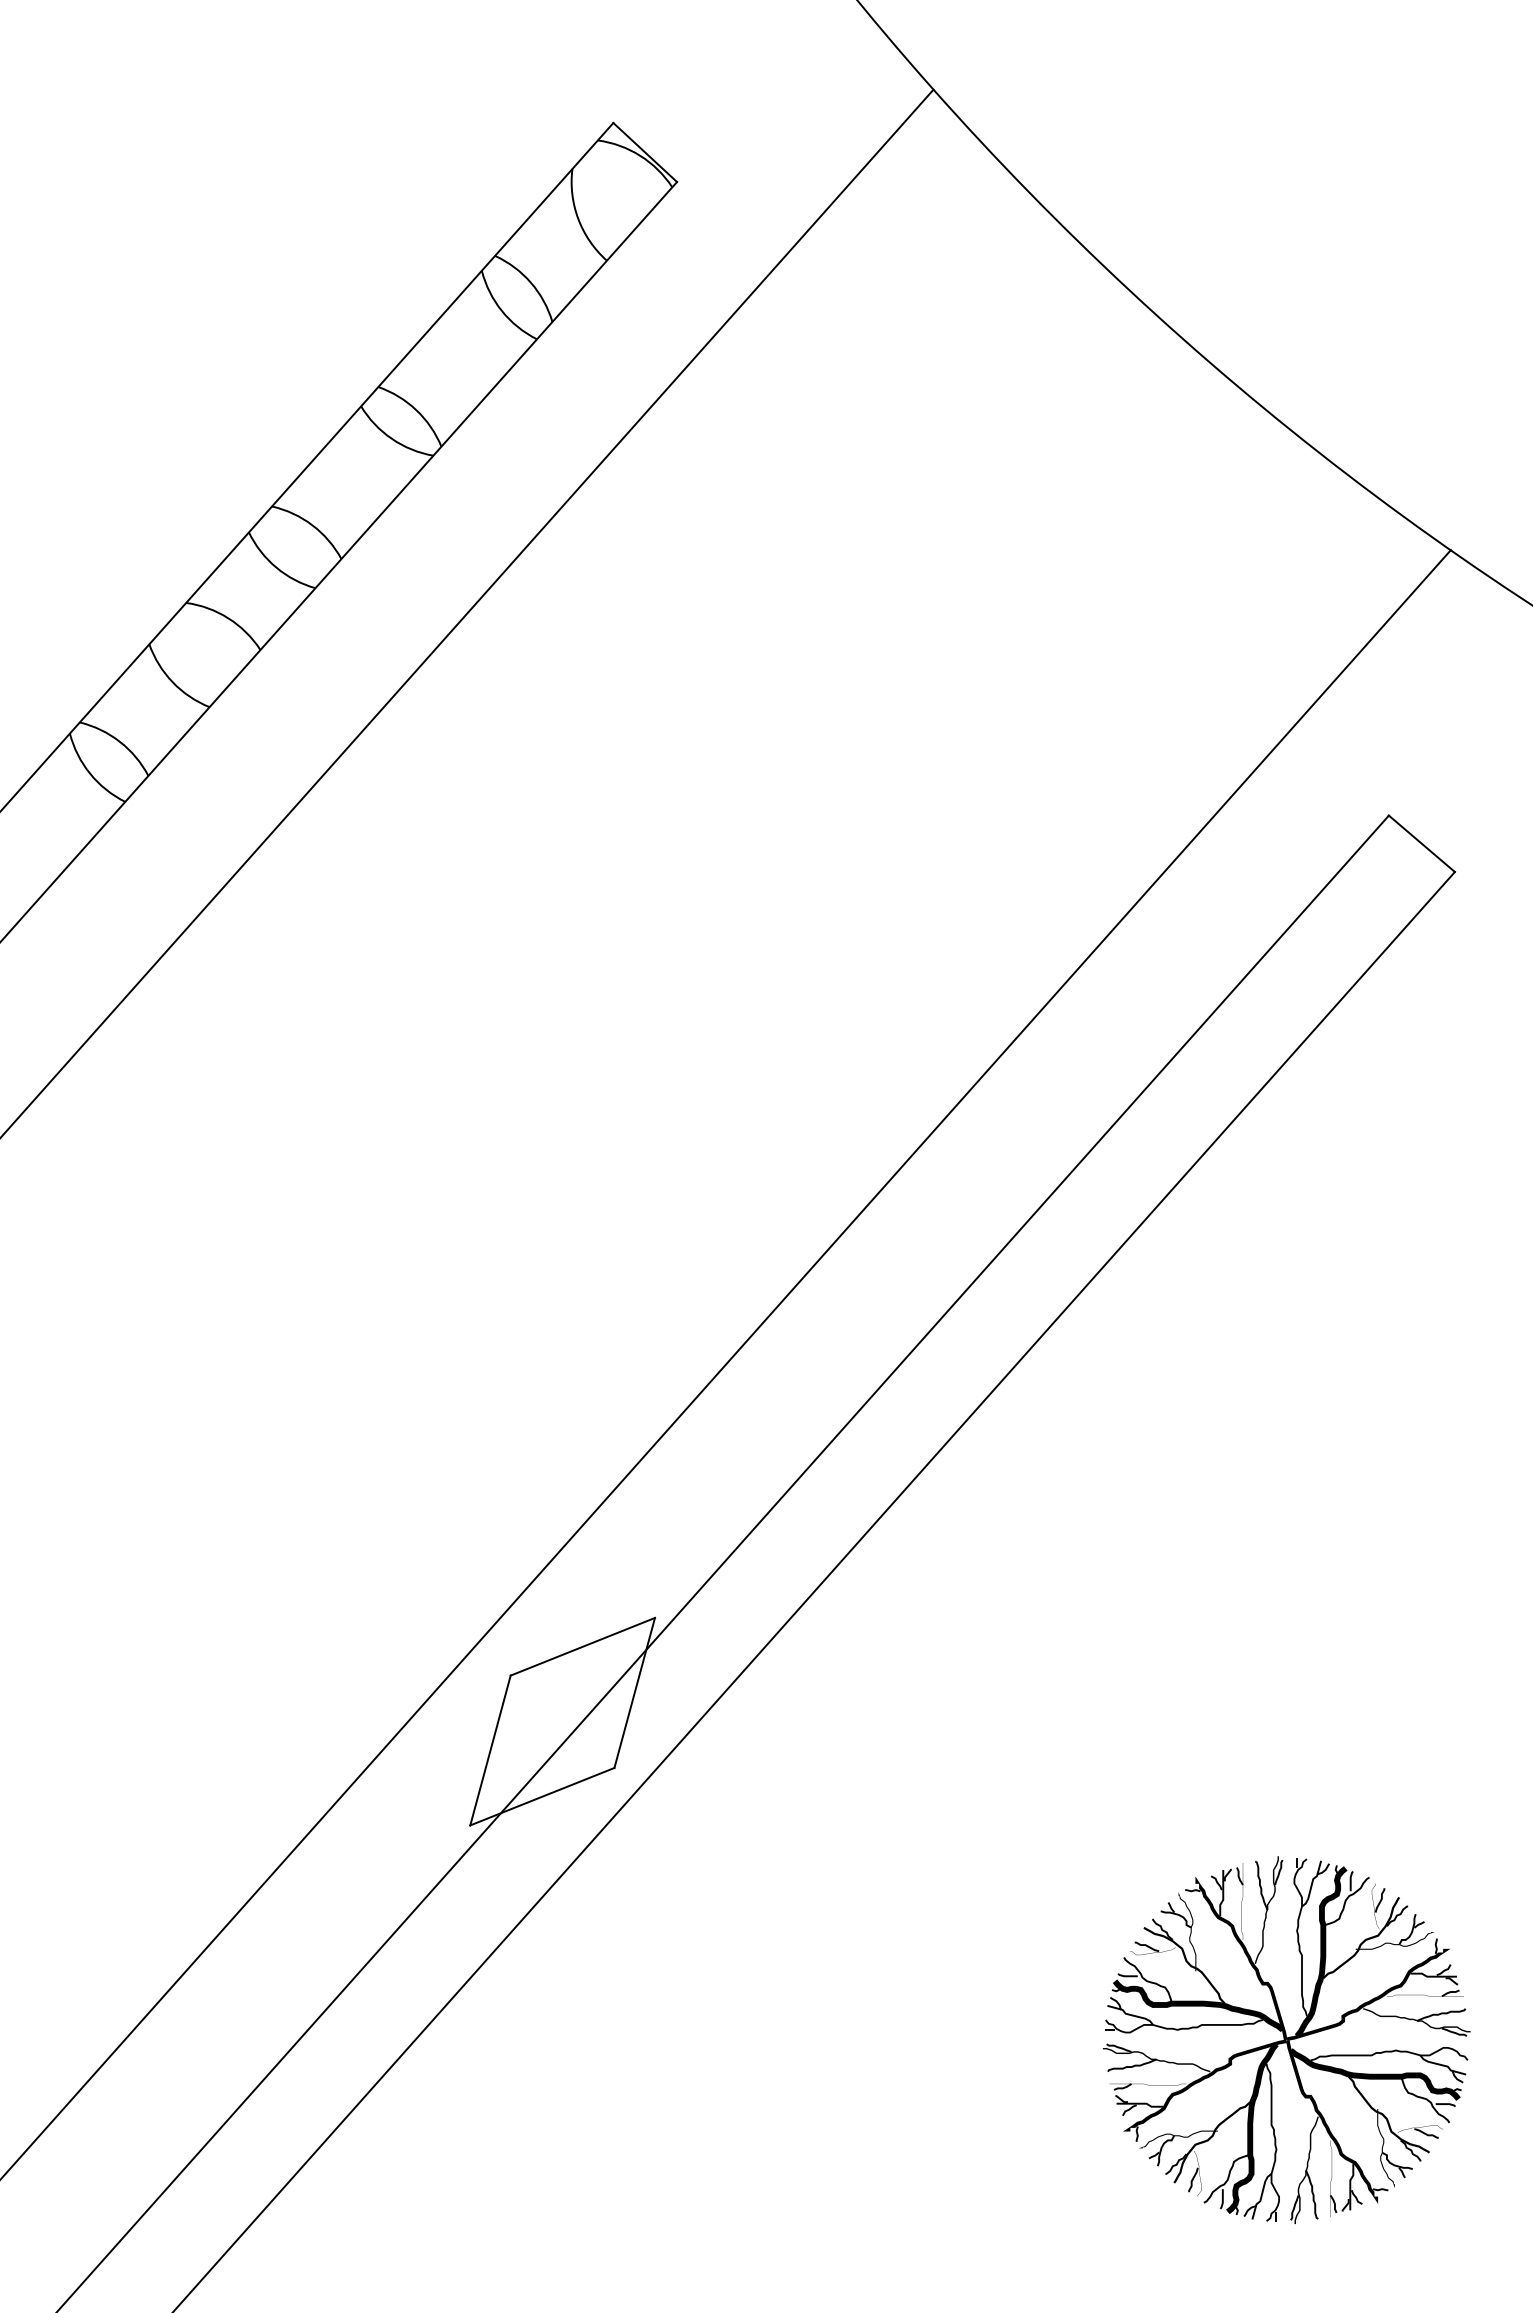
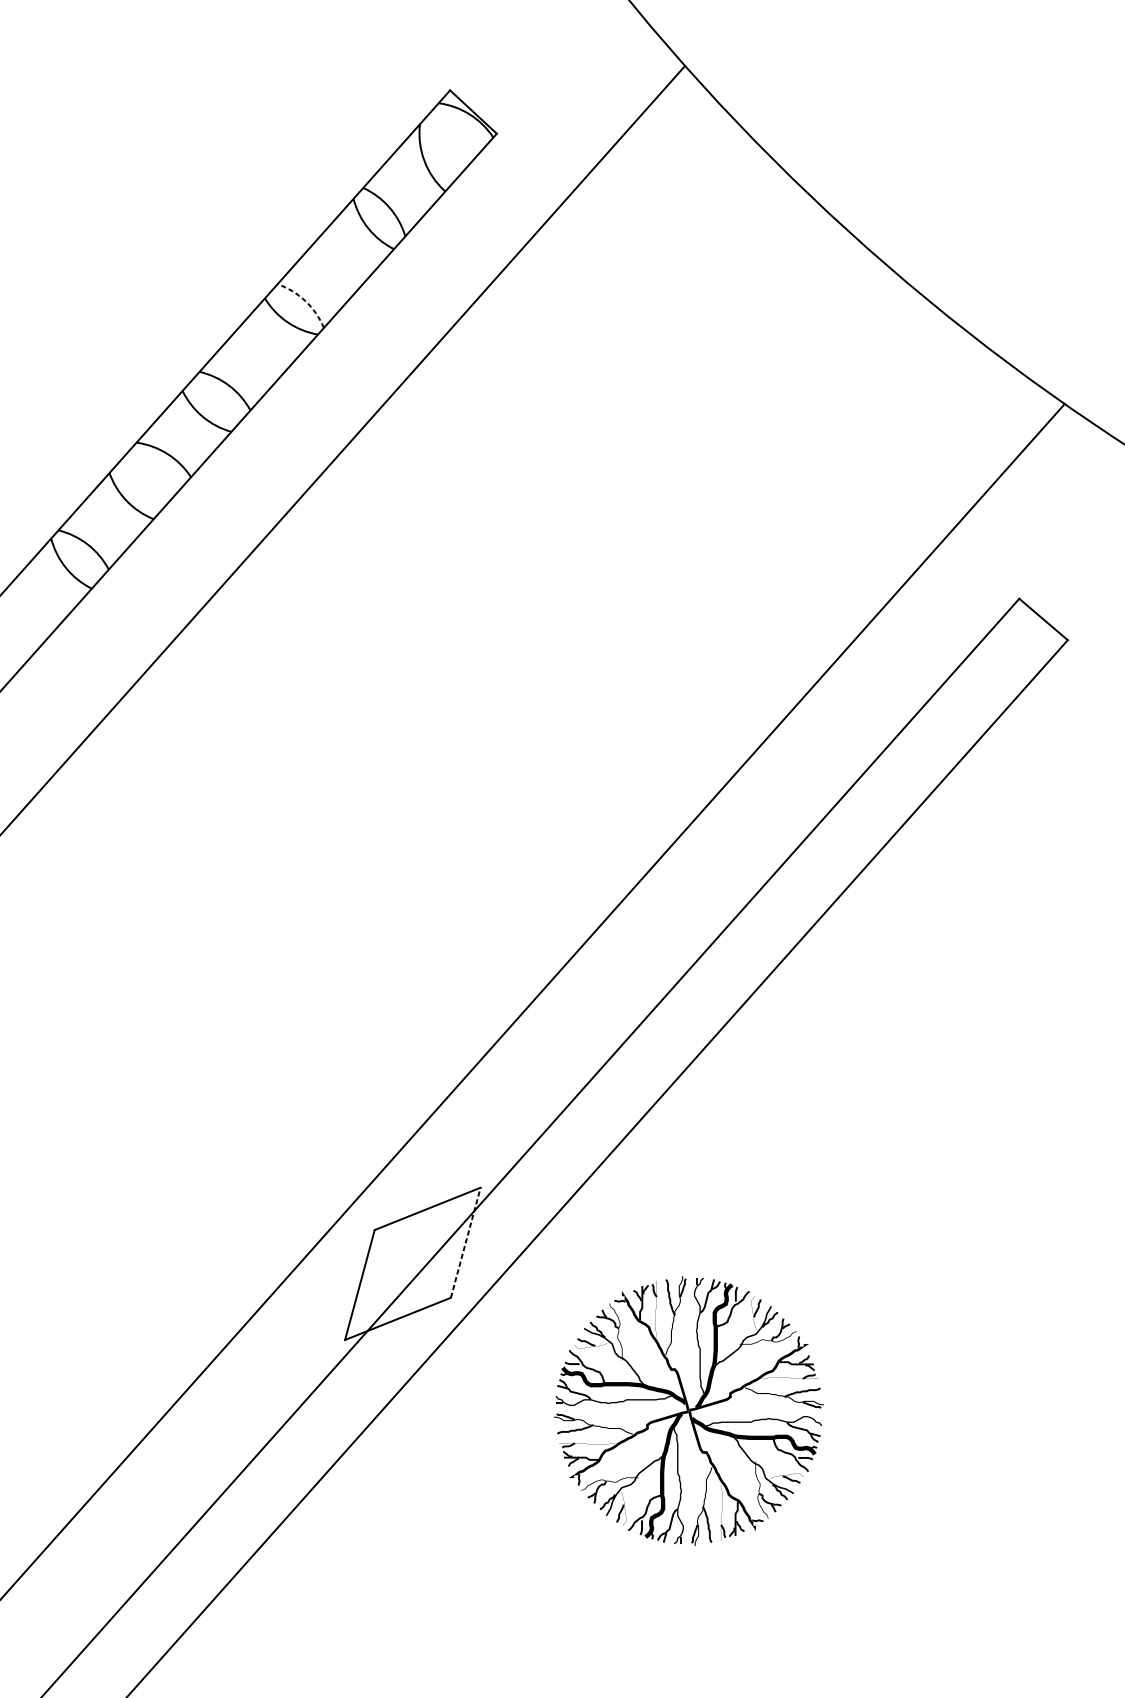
arc: (416, 410) -> (305, 301), solid -> dashed
line: (634, 1692) -> (465, 1242), solid -> dashed
part: (1286, 2039) -> (688, 1410), moved

